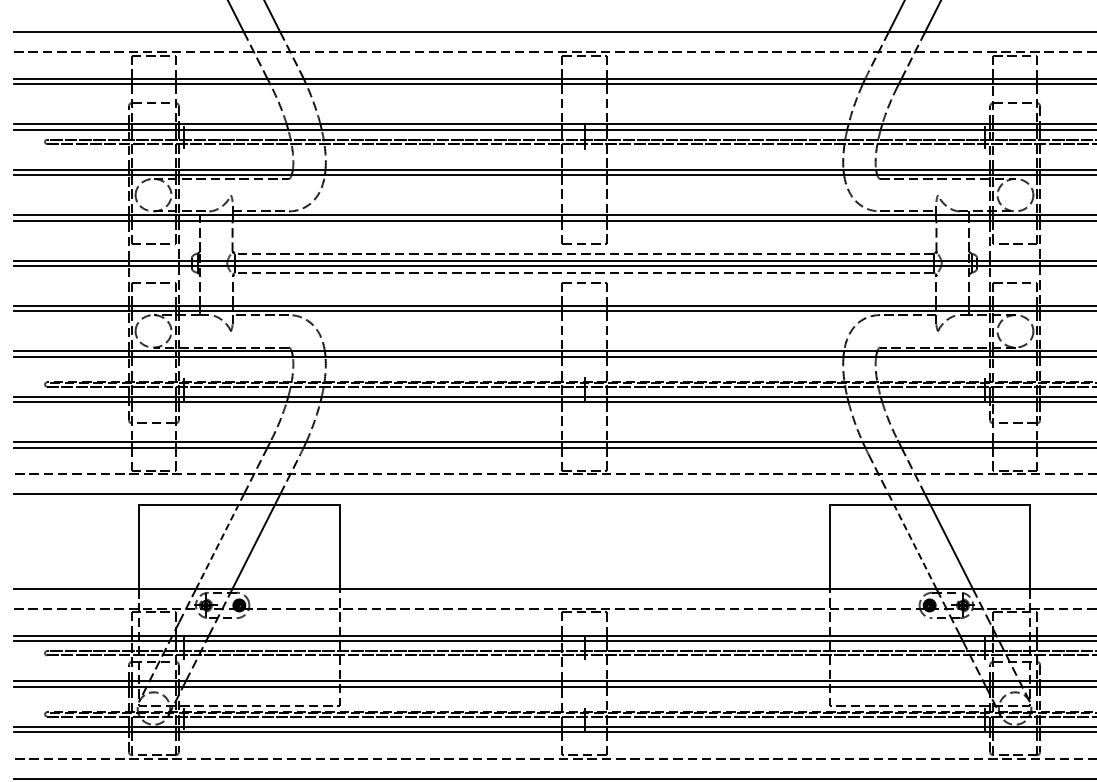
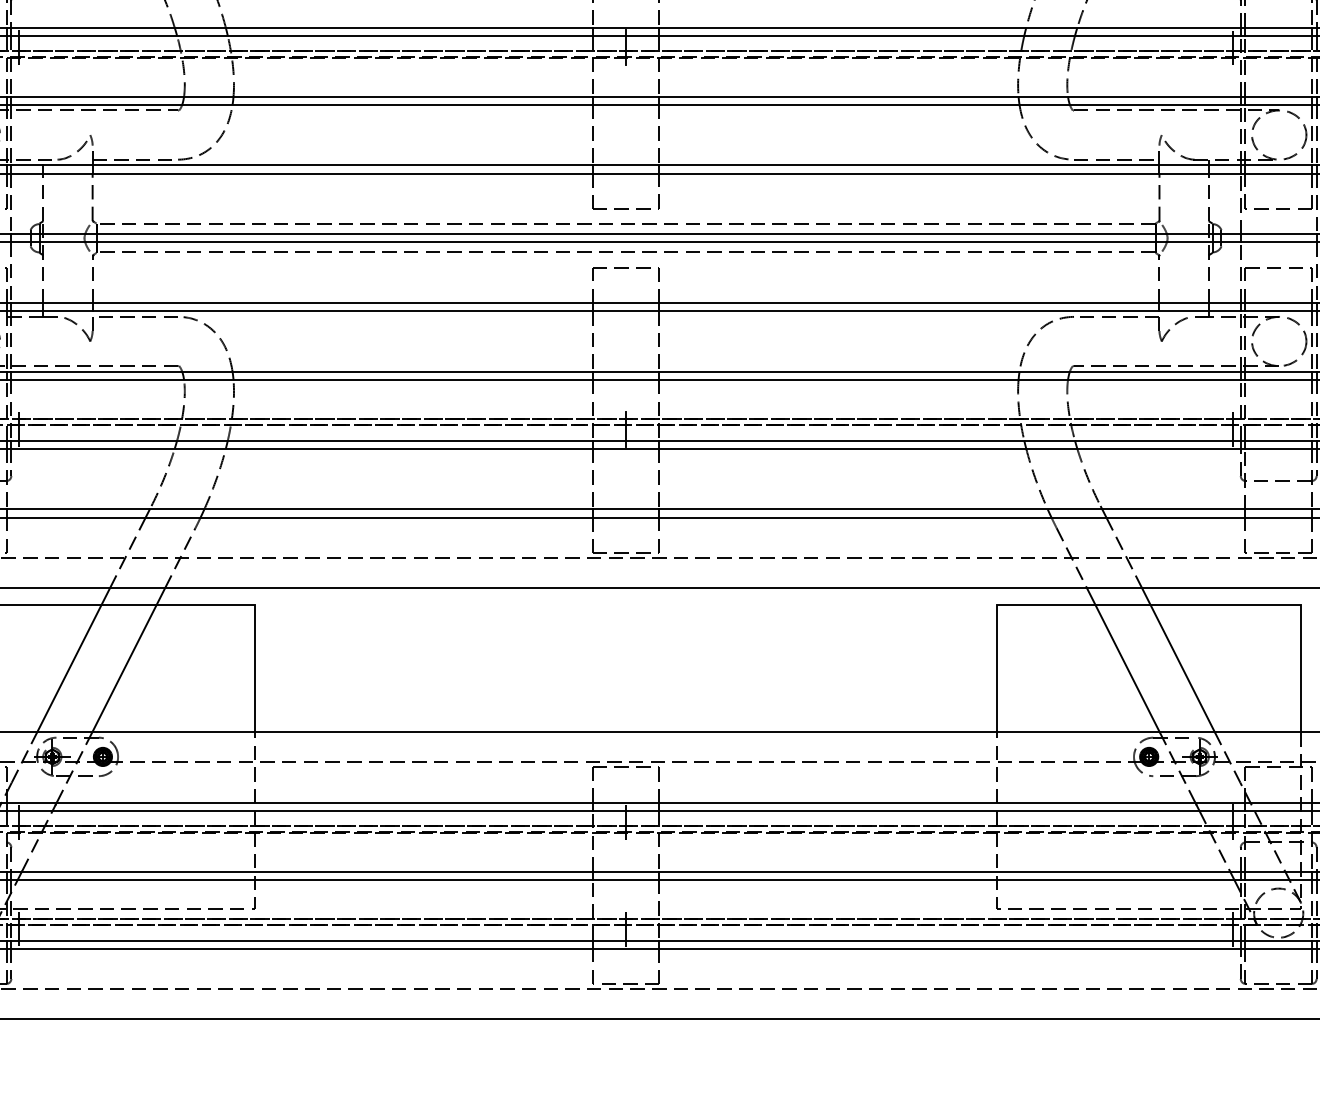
line: (220, 541) -> (74, 659), dashed -> solid
line: (912, 542) -> (1123, 661), dashed -> solid

